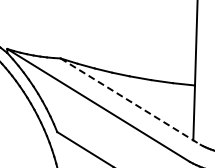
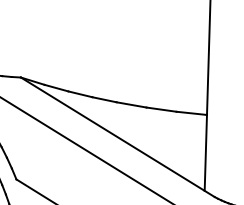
line: (131, 101) -> (119, 137), dashed -> solid

